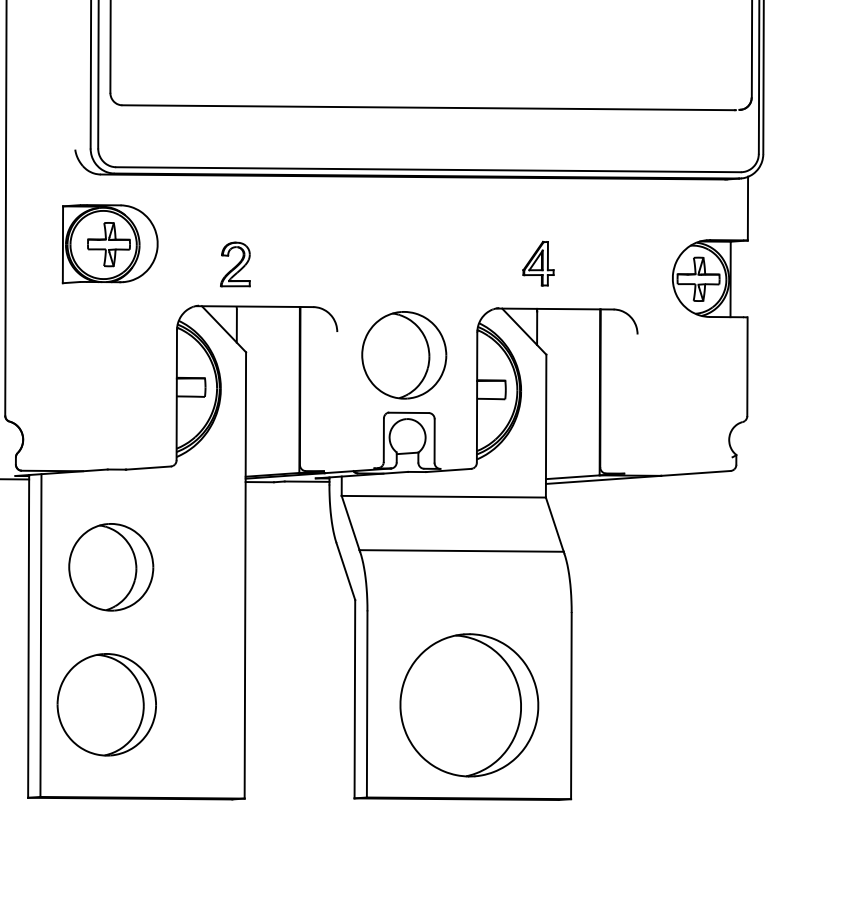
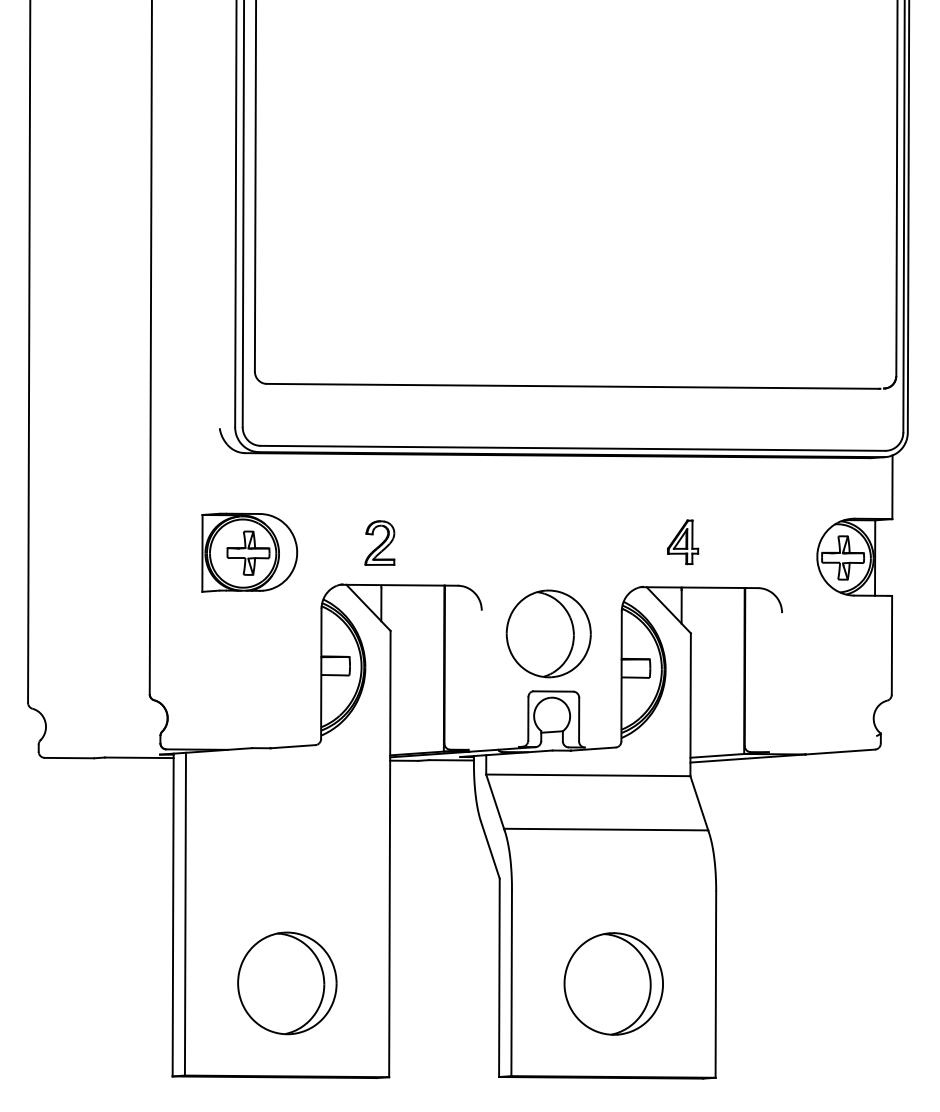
part: (109, 243) -> (249, 552), moved
part: (110, 566) -> (255, 845), removed
part: (106, 704) -> (287, 983), moved
part: (468, 704) -> (613, 983), size x0.71

